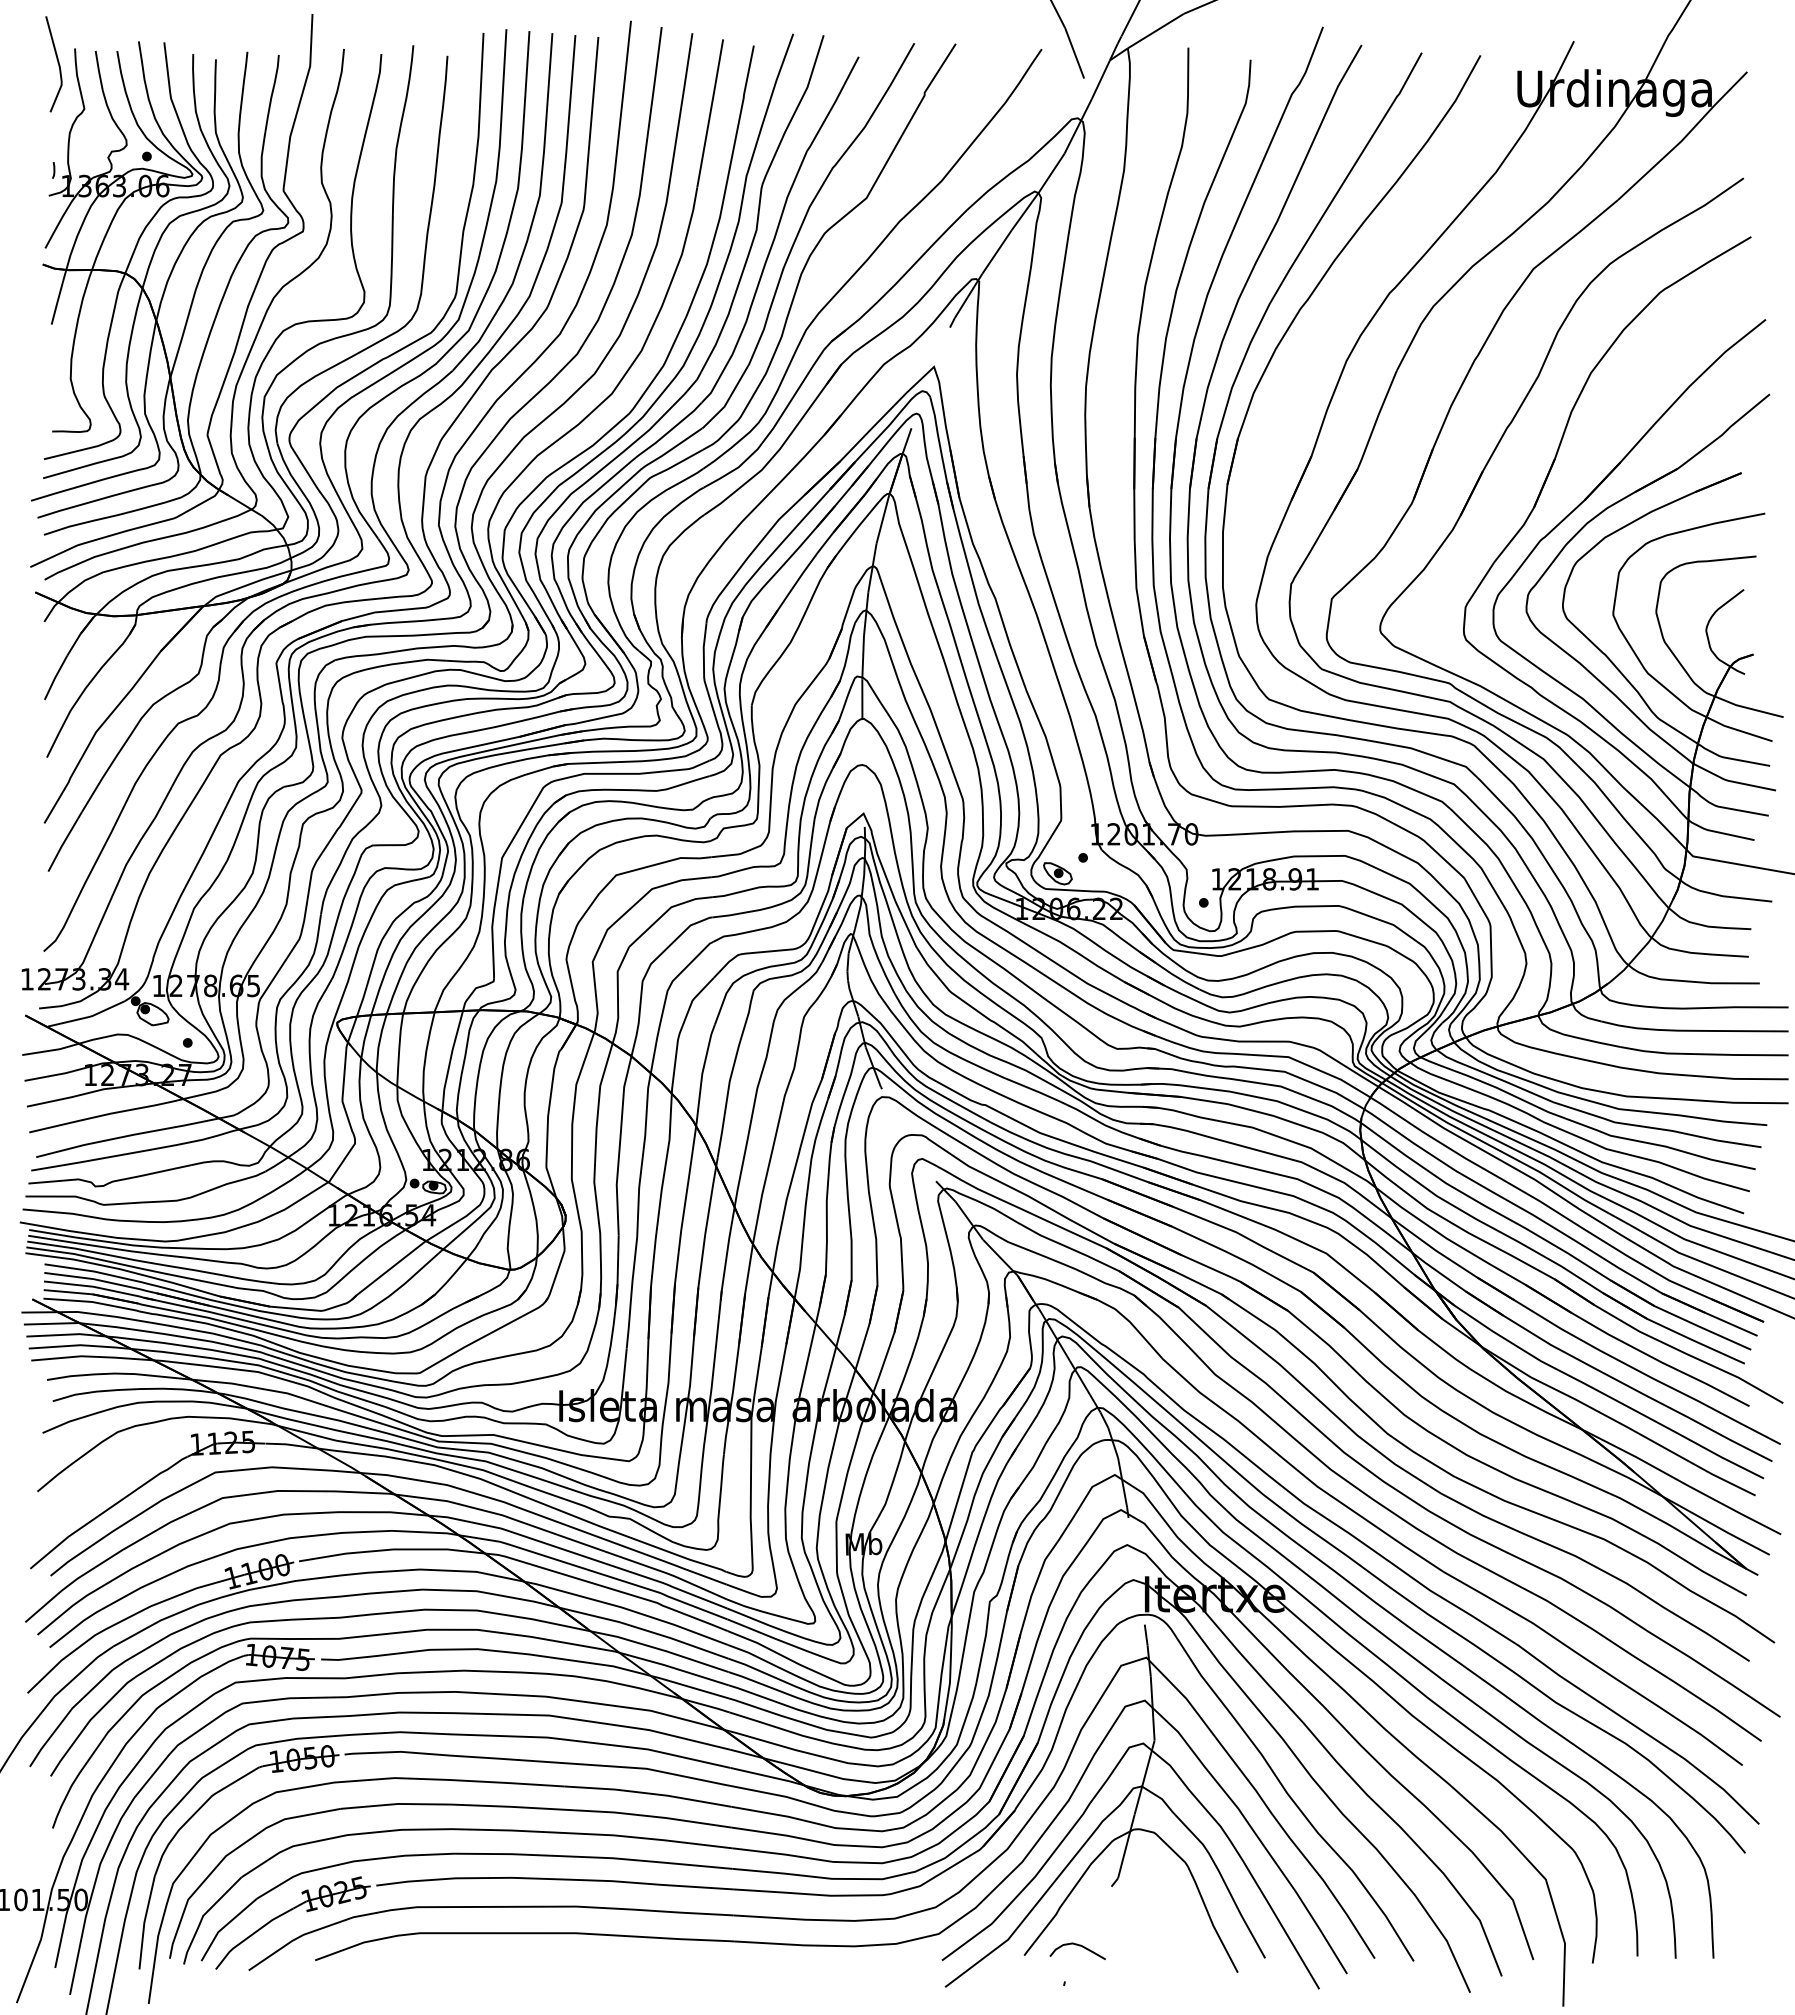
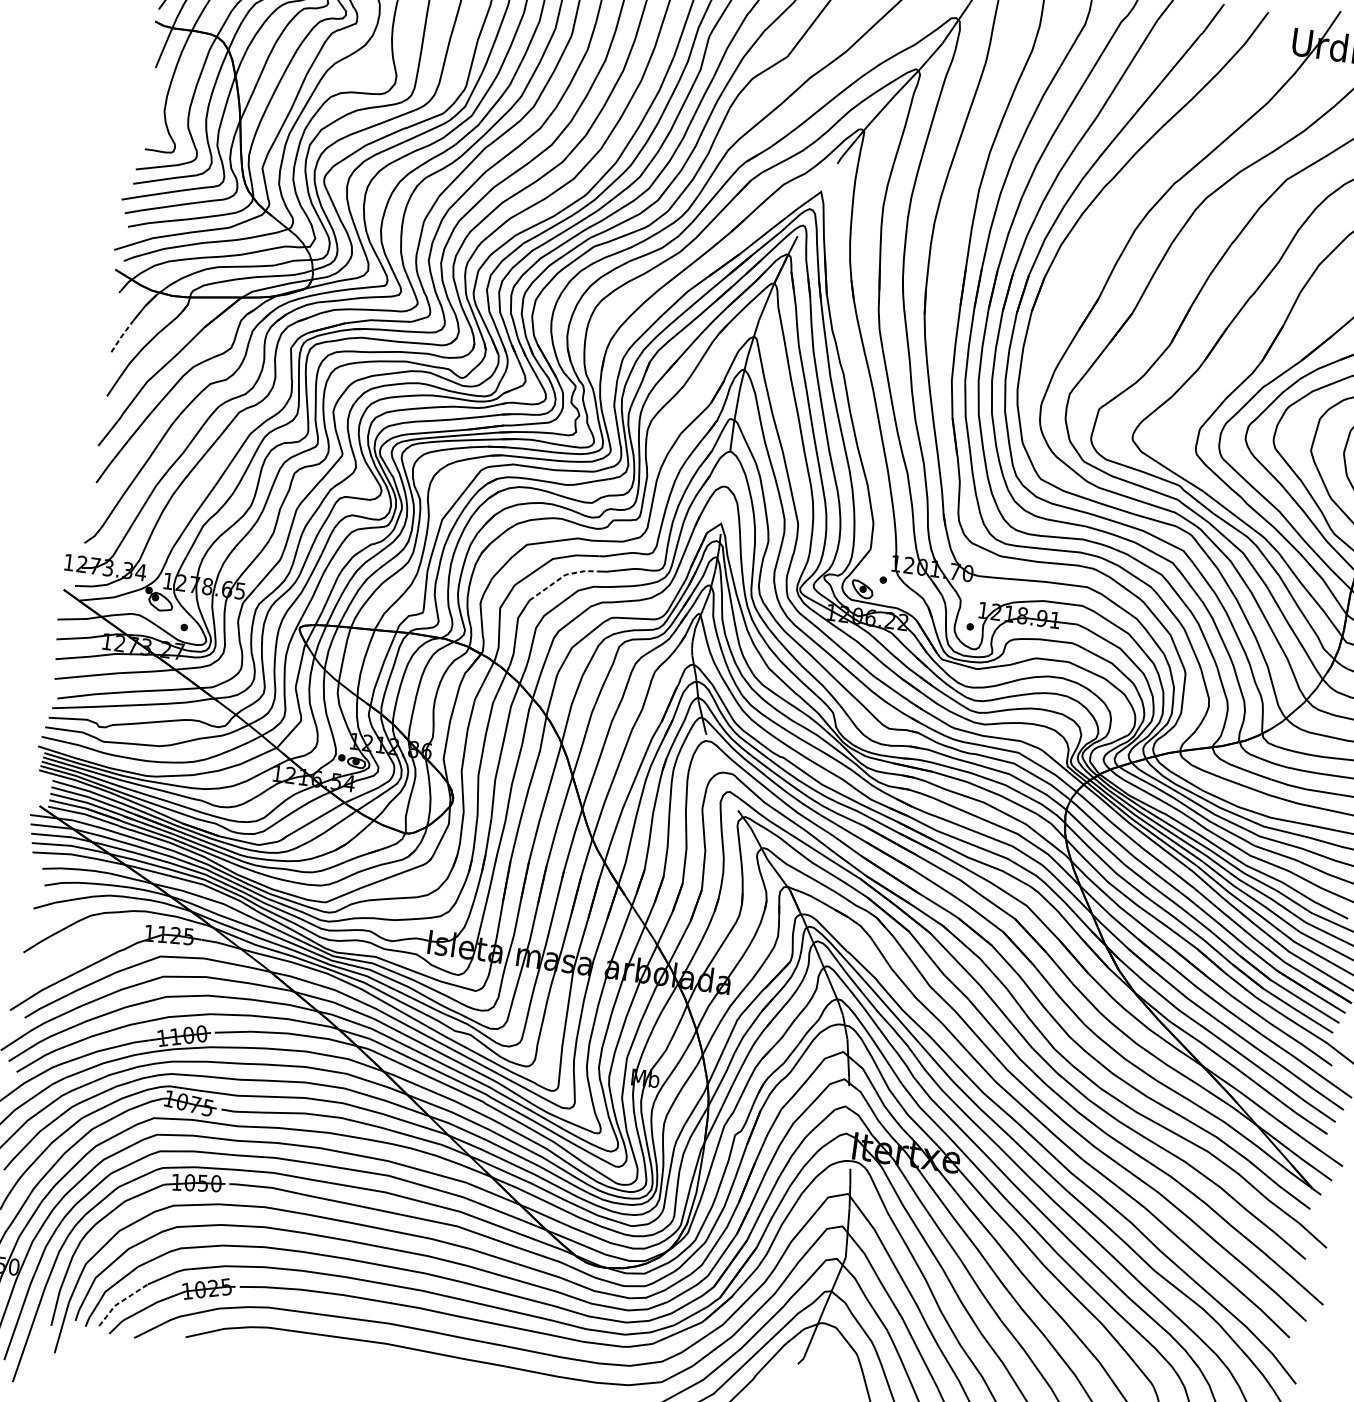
line: (55, 677) -> (121, 336), solid -> dashed
line: (667, 911) -> (562, 577), solid -> dashed
line: (224, 1927) -> (120, 1302), solid -> dashed

